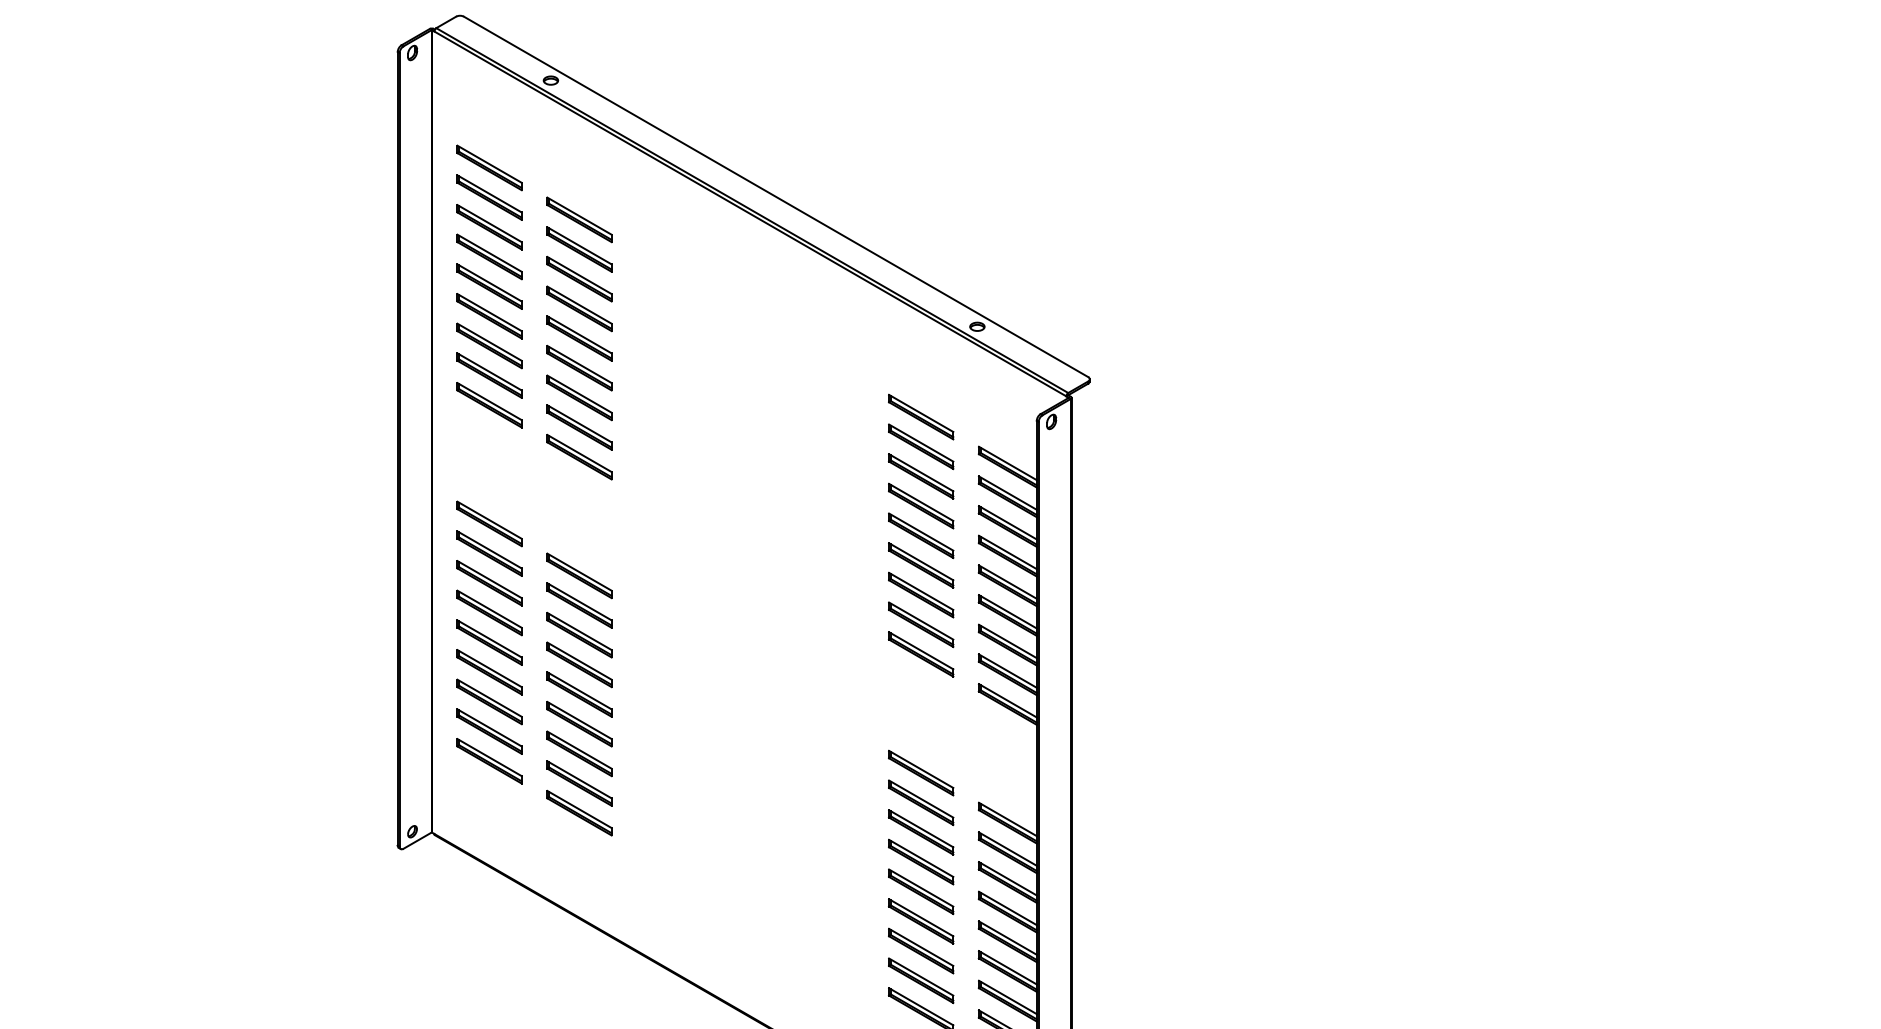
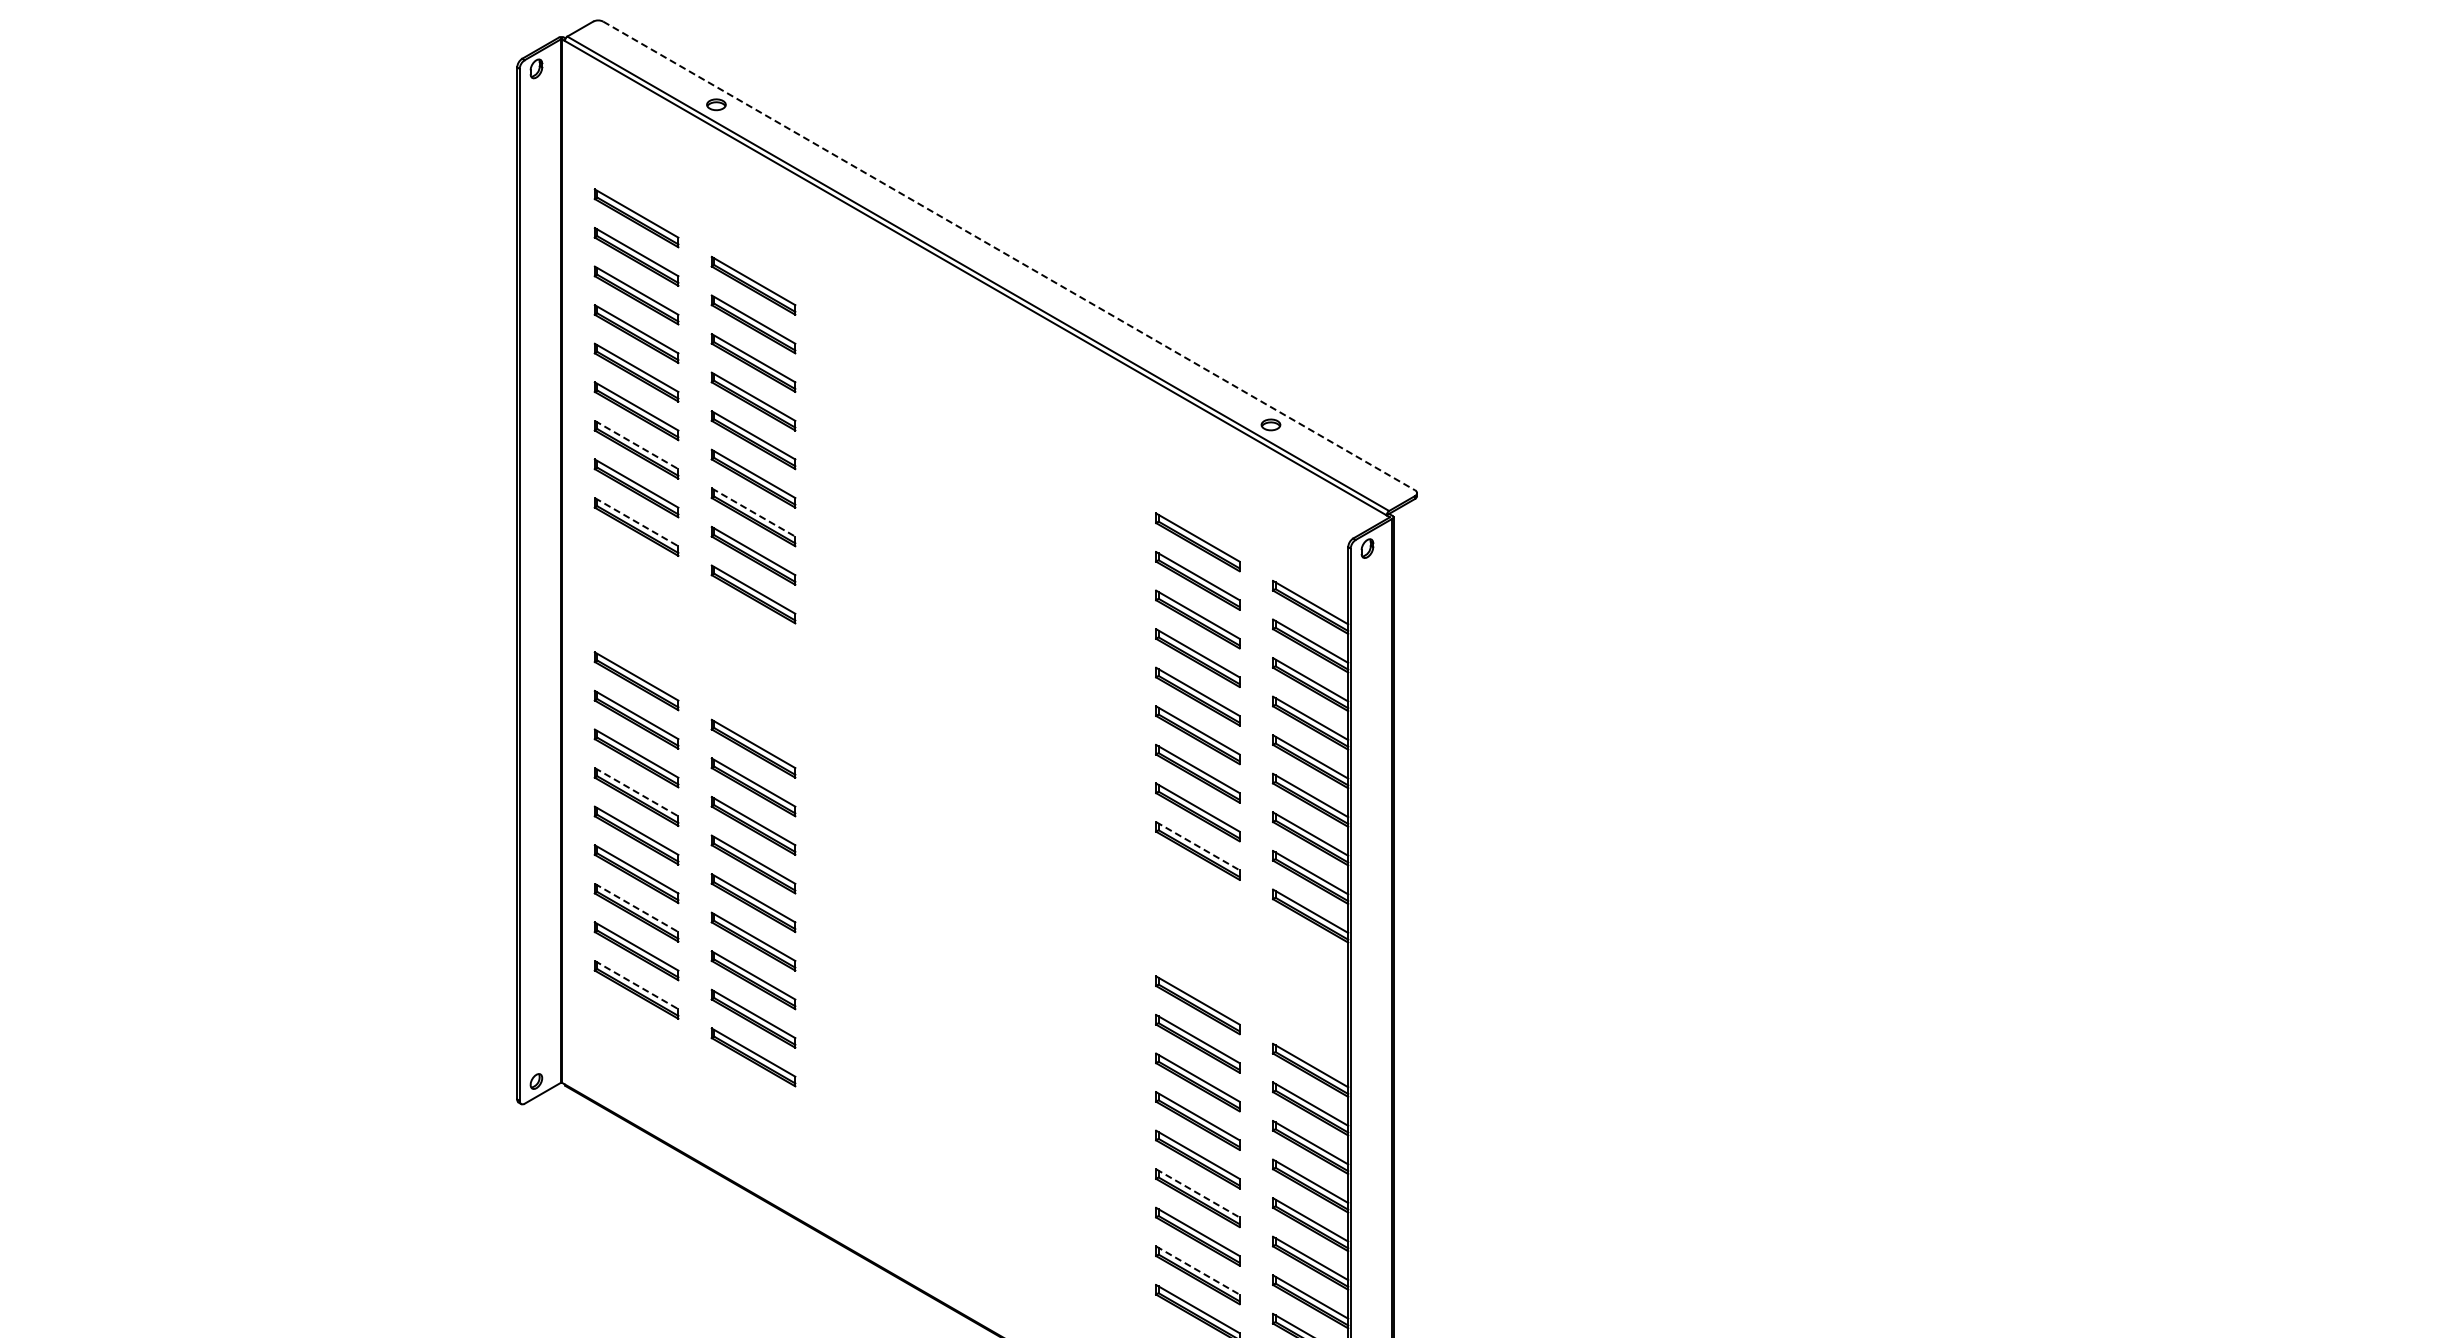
line: (776, 196) -> (1009, 255), solid -> dashed
line: (490, 342) -> (637, 445), solid -> dashed
line: (580, 394) -> (754, 512), solid -> dashed
line: (490, 401) -> (637, 522), solid -> dashed
line: (490, 609) -> (637, 792), solid -> dashed
line: (921, 650) -> (1198, 846), solid -> dashed
line: (490, 698) -> (637, 908), solid -> dashed
line: (490, 757) -> (637, 985), solid -> dashed
line: (921, 917) -> (1198, 1193), solid -> dashed
line: (921, 977) -> (1198, 1270), solid -> dashed

